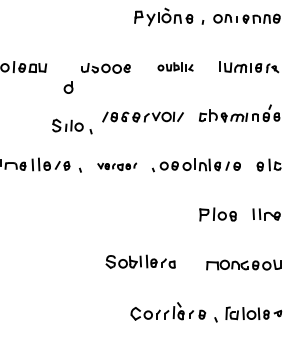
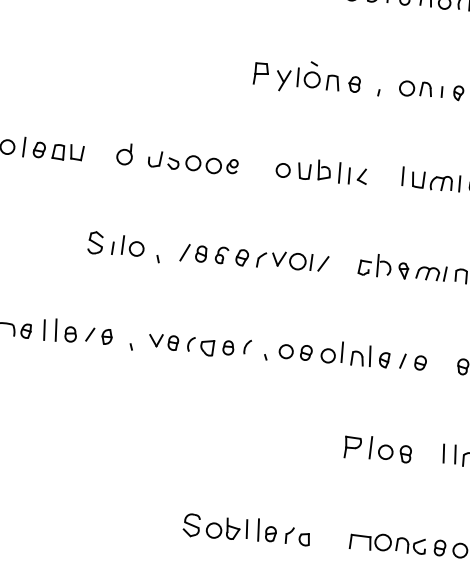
part: (175, 66) -> (321, 169), size x1.43
part: (68, 87) -> (124, 154), moved
part: (72, 126) -> (124, 246), moved
part: (117, 166) -> (200, 345), size x1.43
part: (140, 261) -> (246, 528), moved

